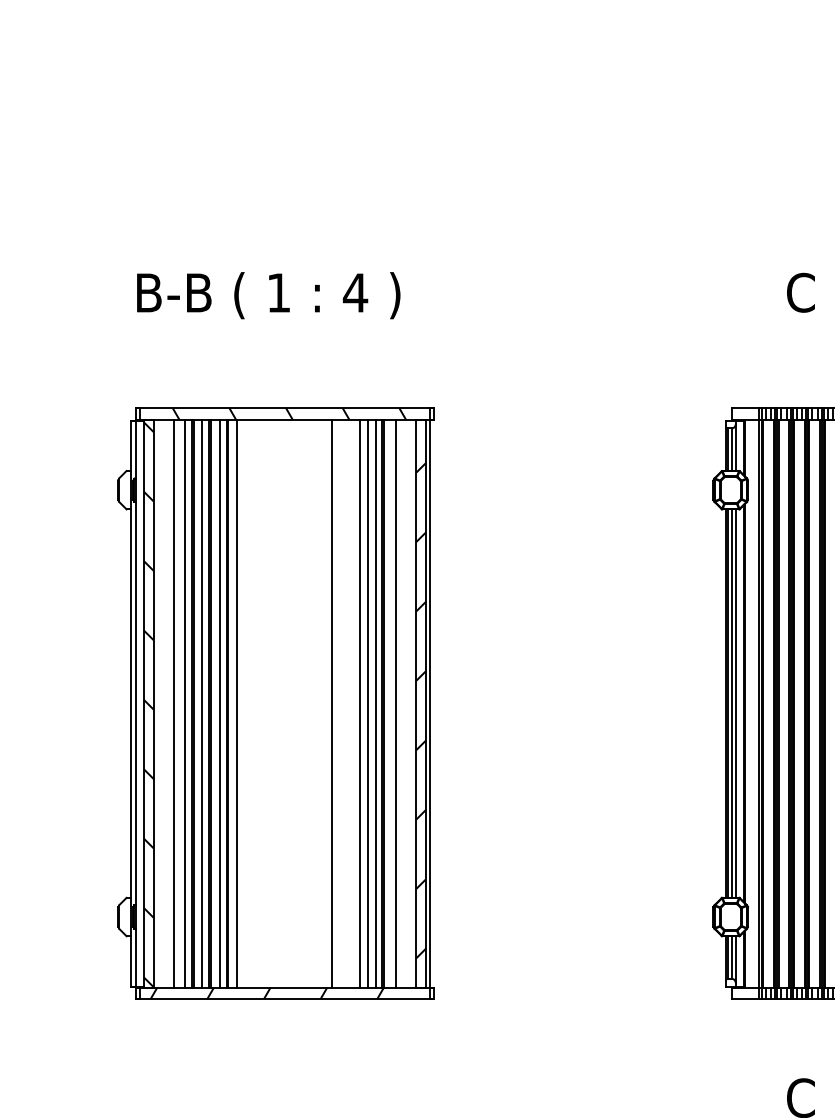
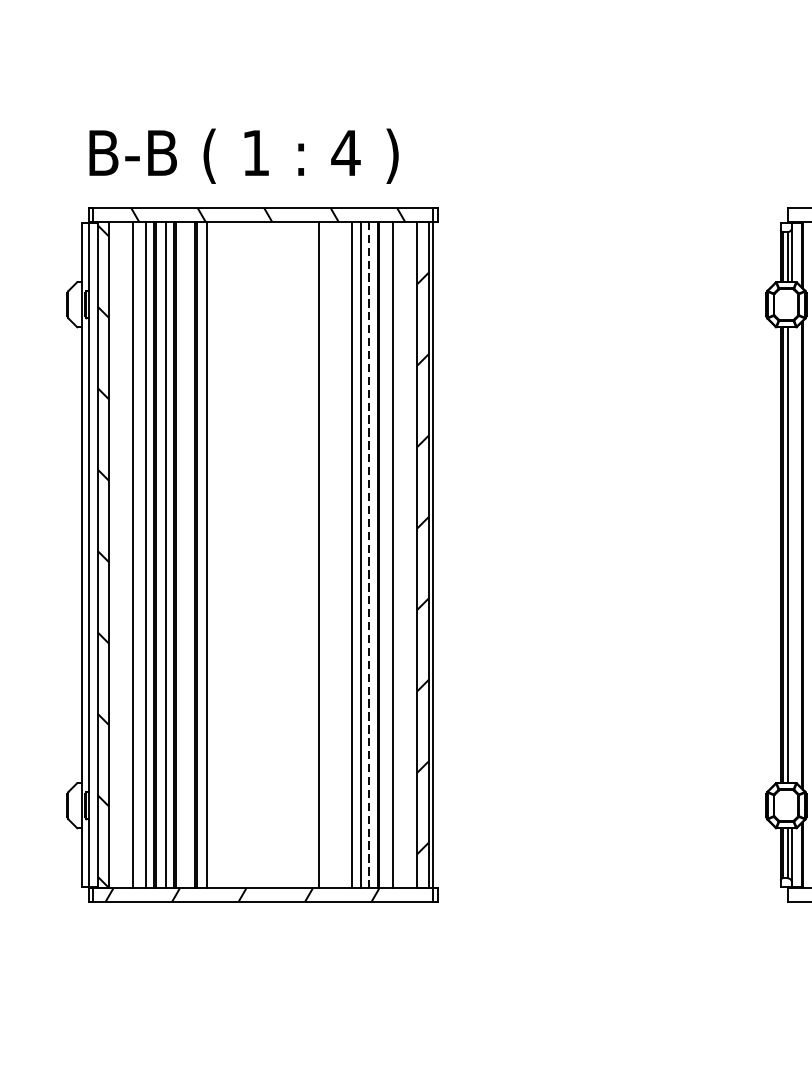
text: (268, 295) -> (243, 156), moved
line: (219, 703) -> (186, 555), removed
line: (375, 703) -> (369, 555), solid -> dashed
line: (735, 703) -> (791, 555), removed

